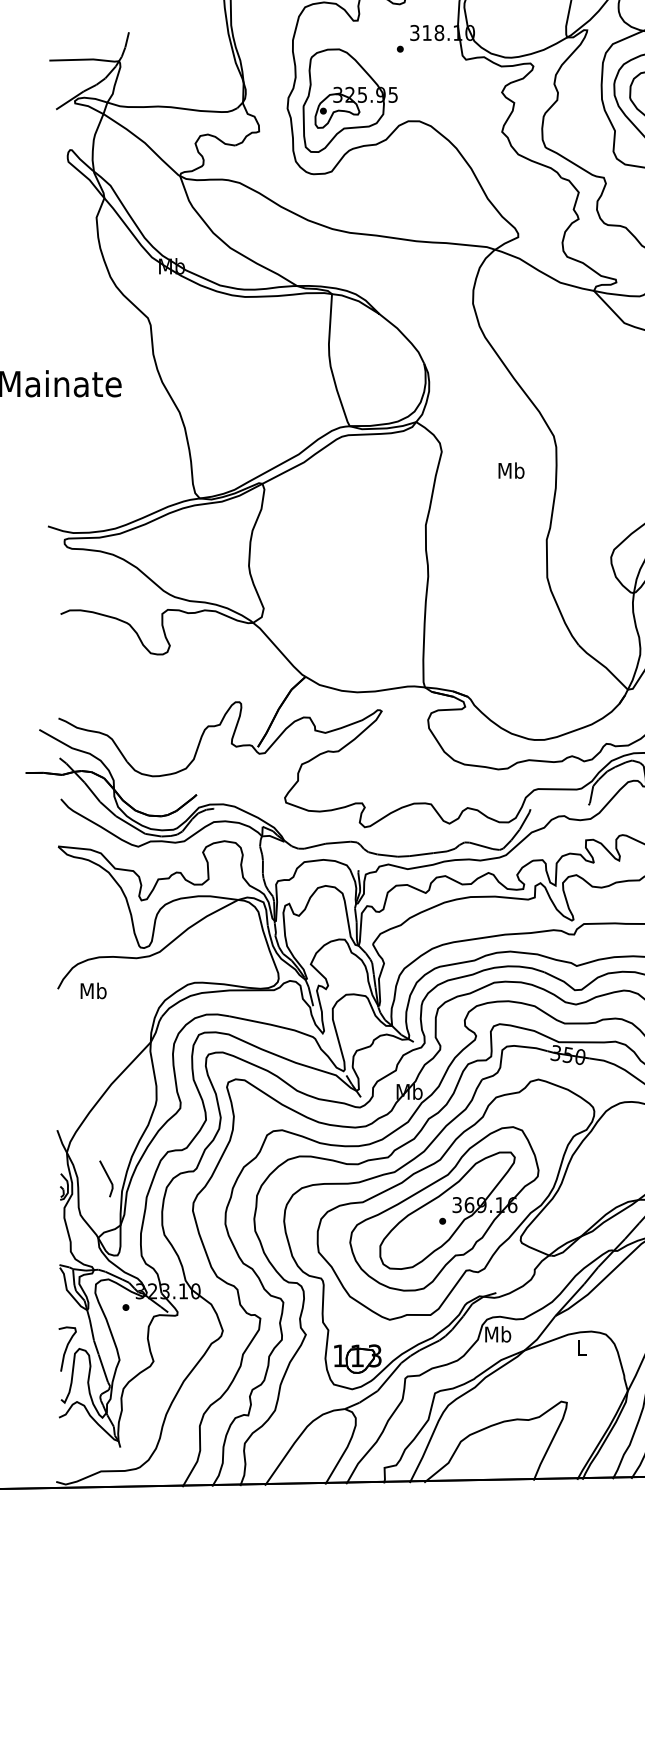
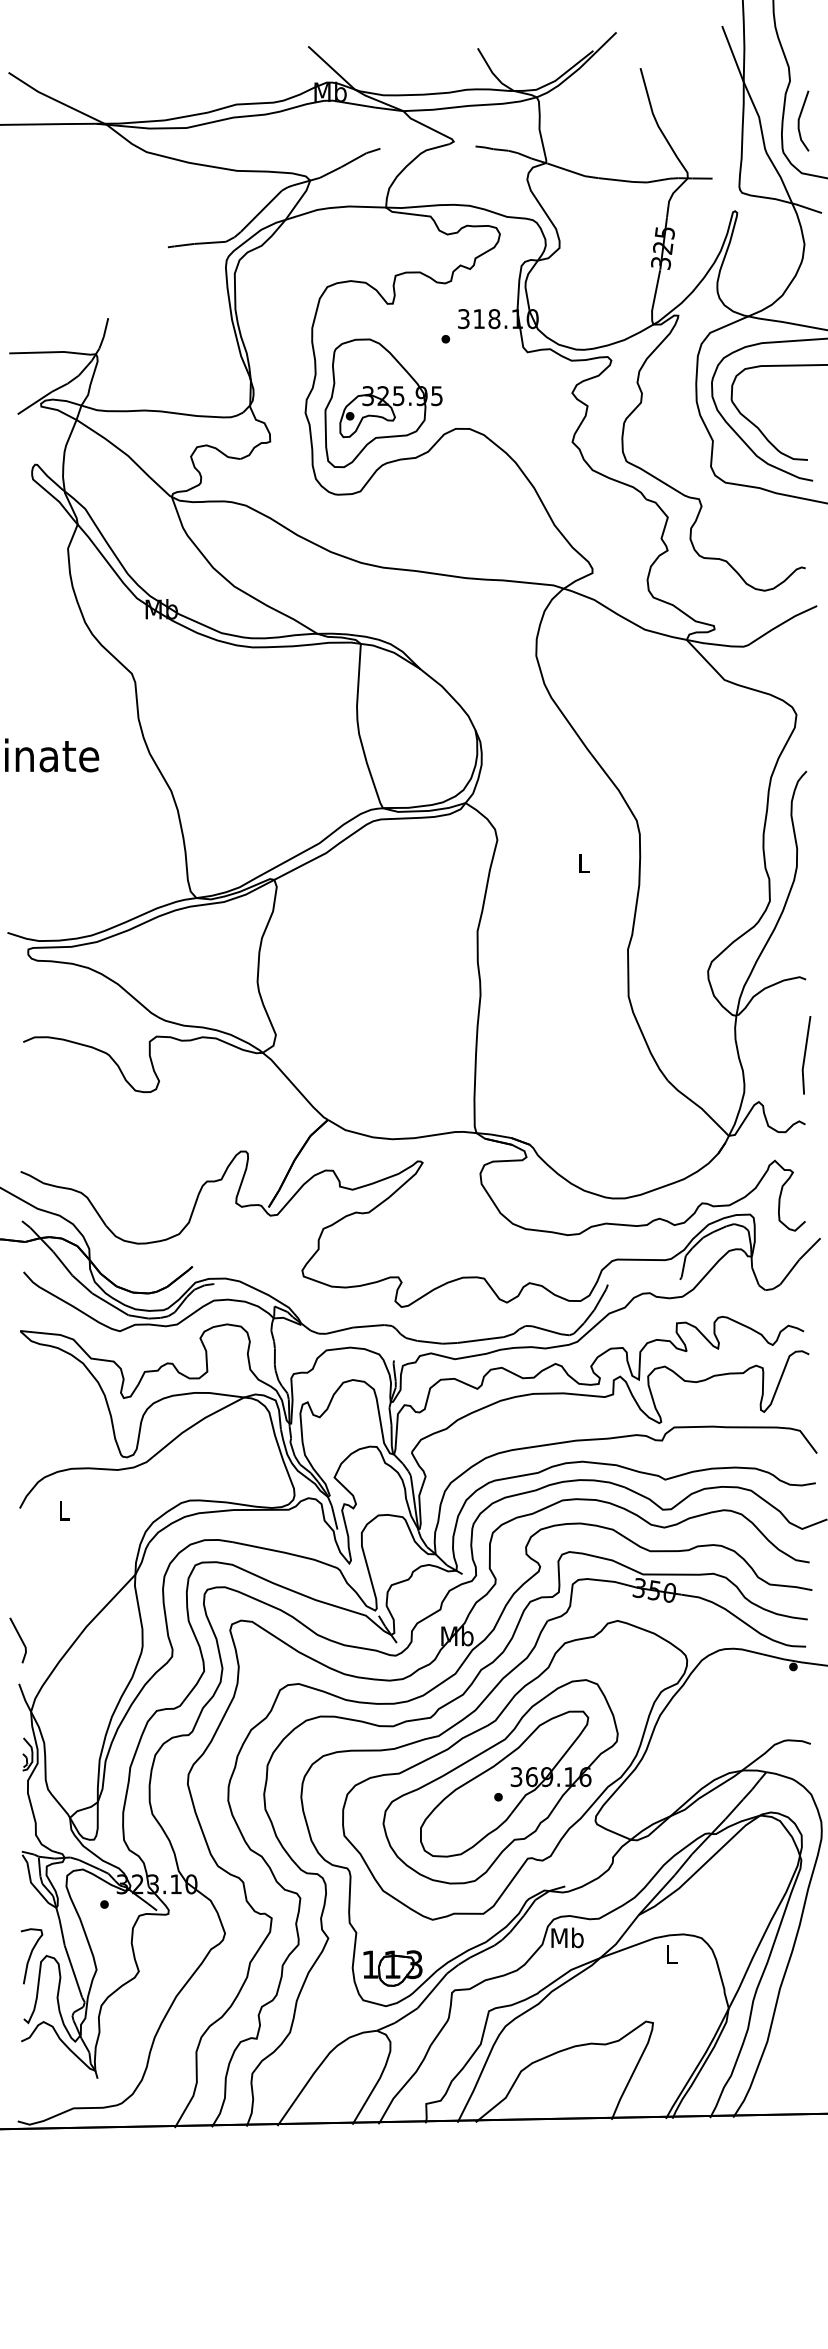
text: (511, 470) -> (584, 863), Mb -> L
text: (93, 990) -> (64, 1510), Mb -> L
line: (107, 1177) -> (19, 1638), moved

